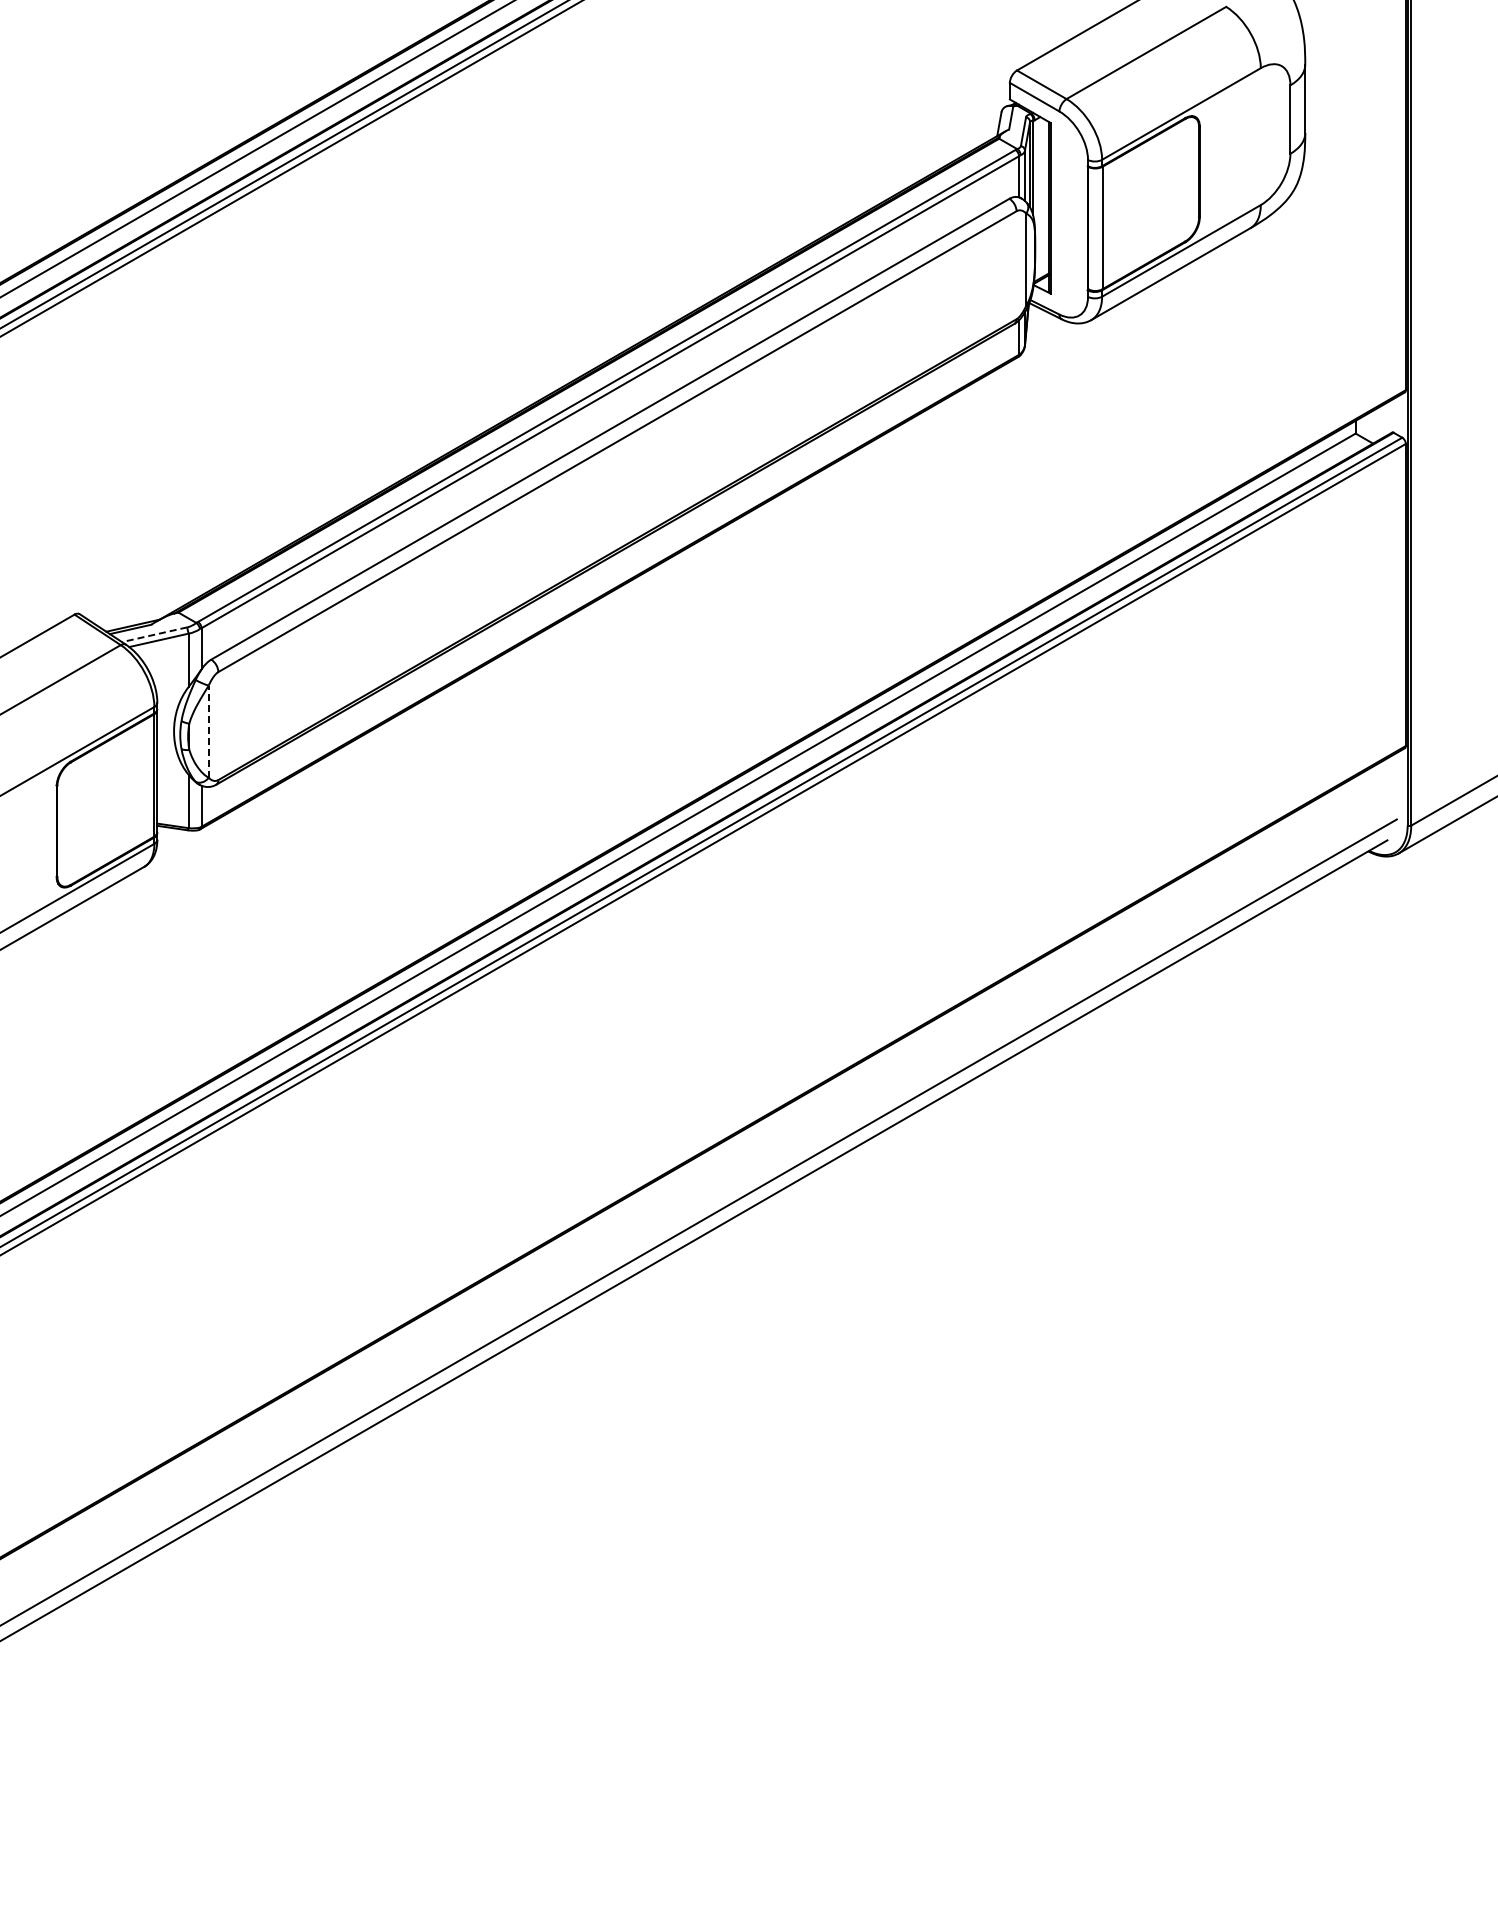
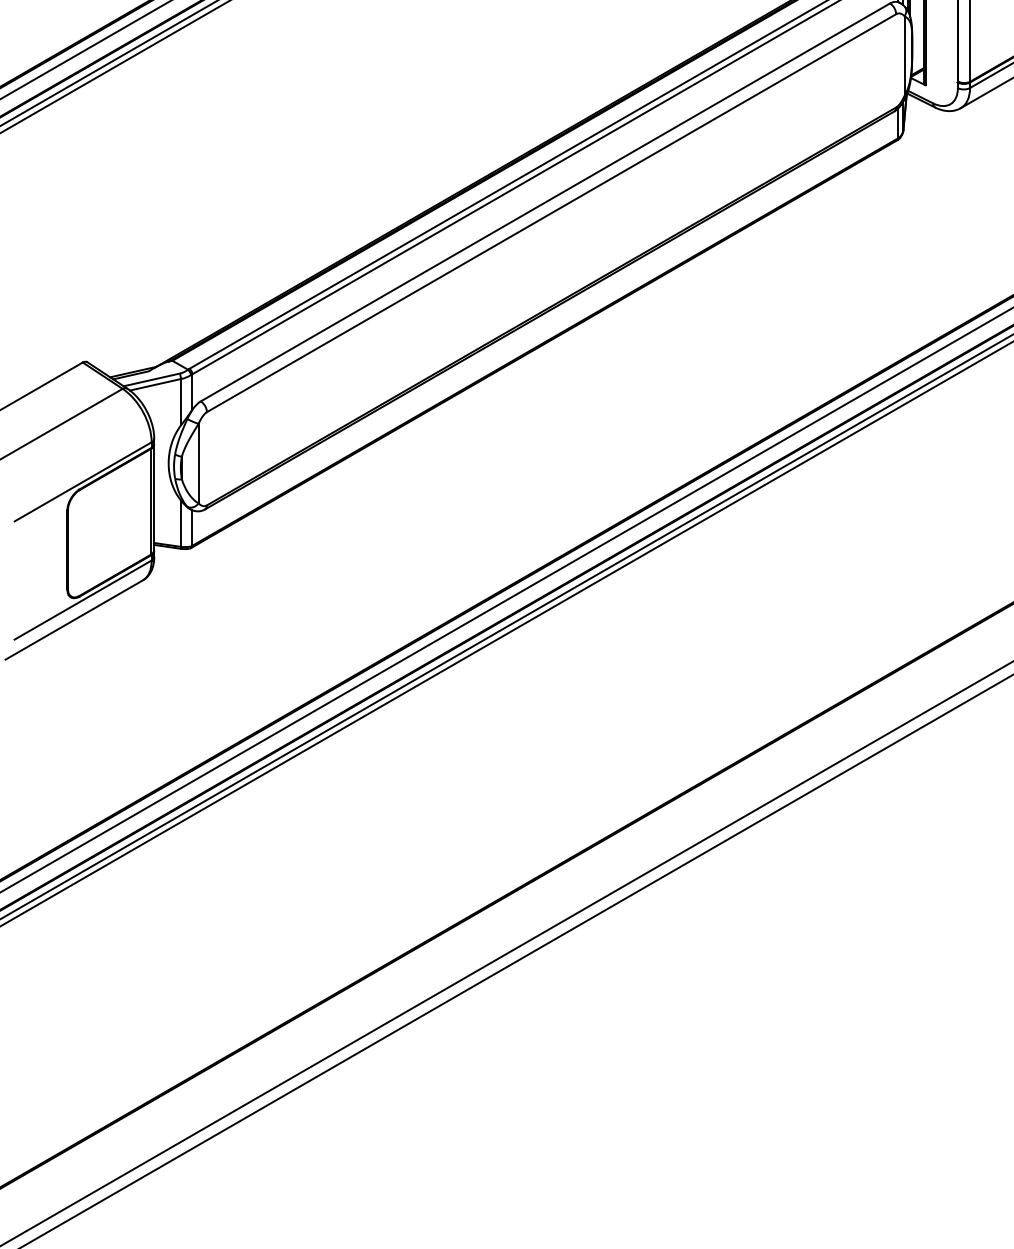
line: (154, 634) -> (151, 379), dashed -> solid
line: (208, 731) -> (198, 463), dashed -> solid

